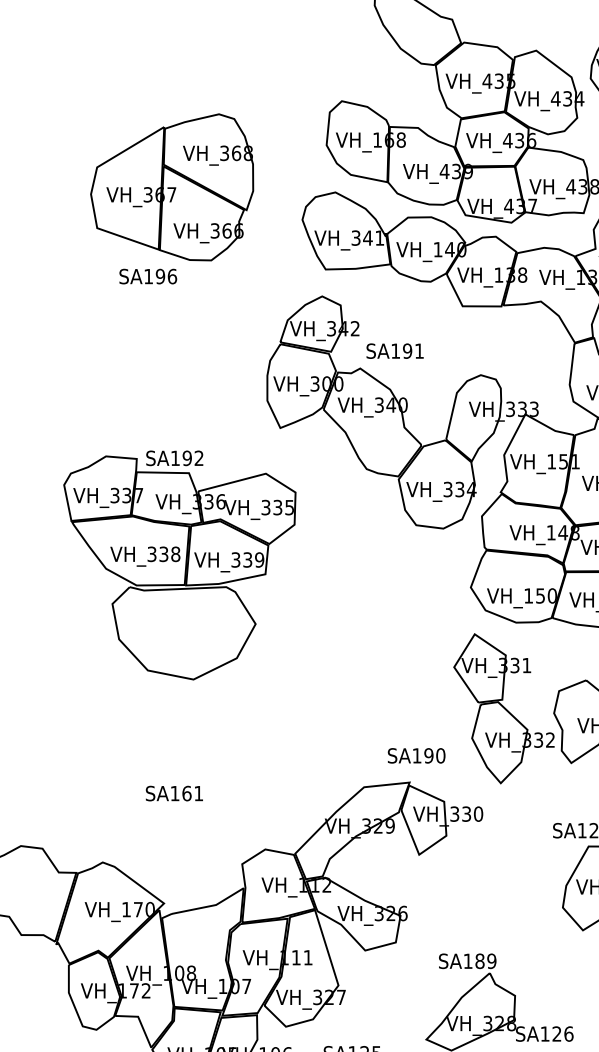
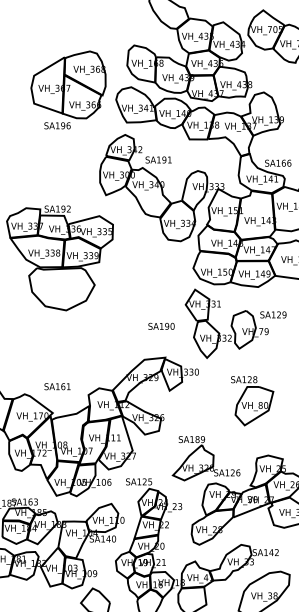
part: (172, 197) -> (68, 89), moved
text: (416, 753) -> (161, 325), moved
text: (174, 793) -> (57, 386), moved

